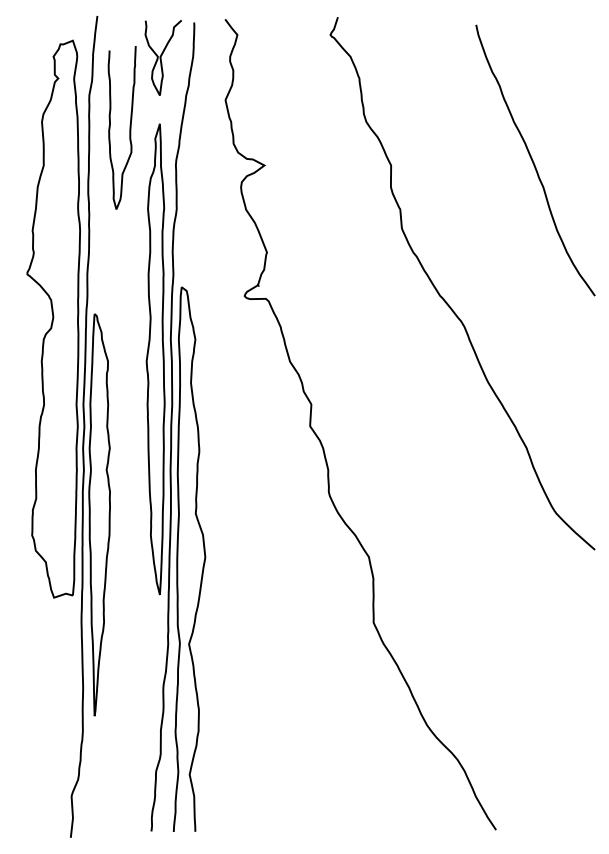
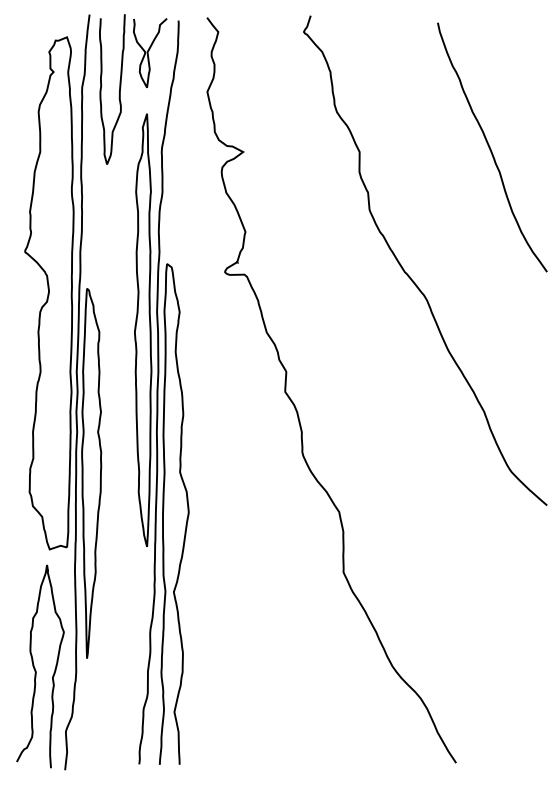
curve: (129, 127) -> (119, 89), moved
curve: (38, 726) -> (35, 667), added

